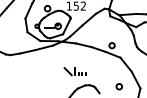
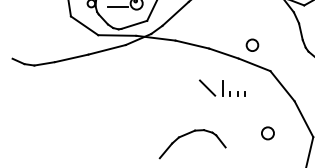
part: (74, 71) -> (221, 87), moved

